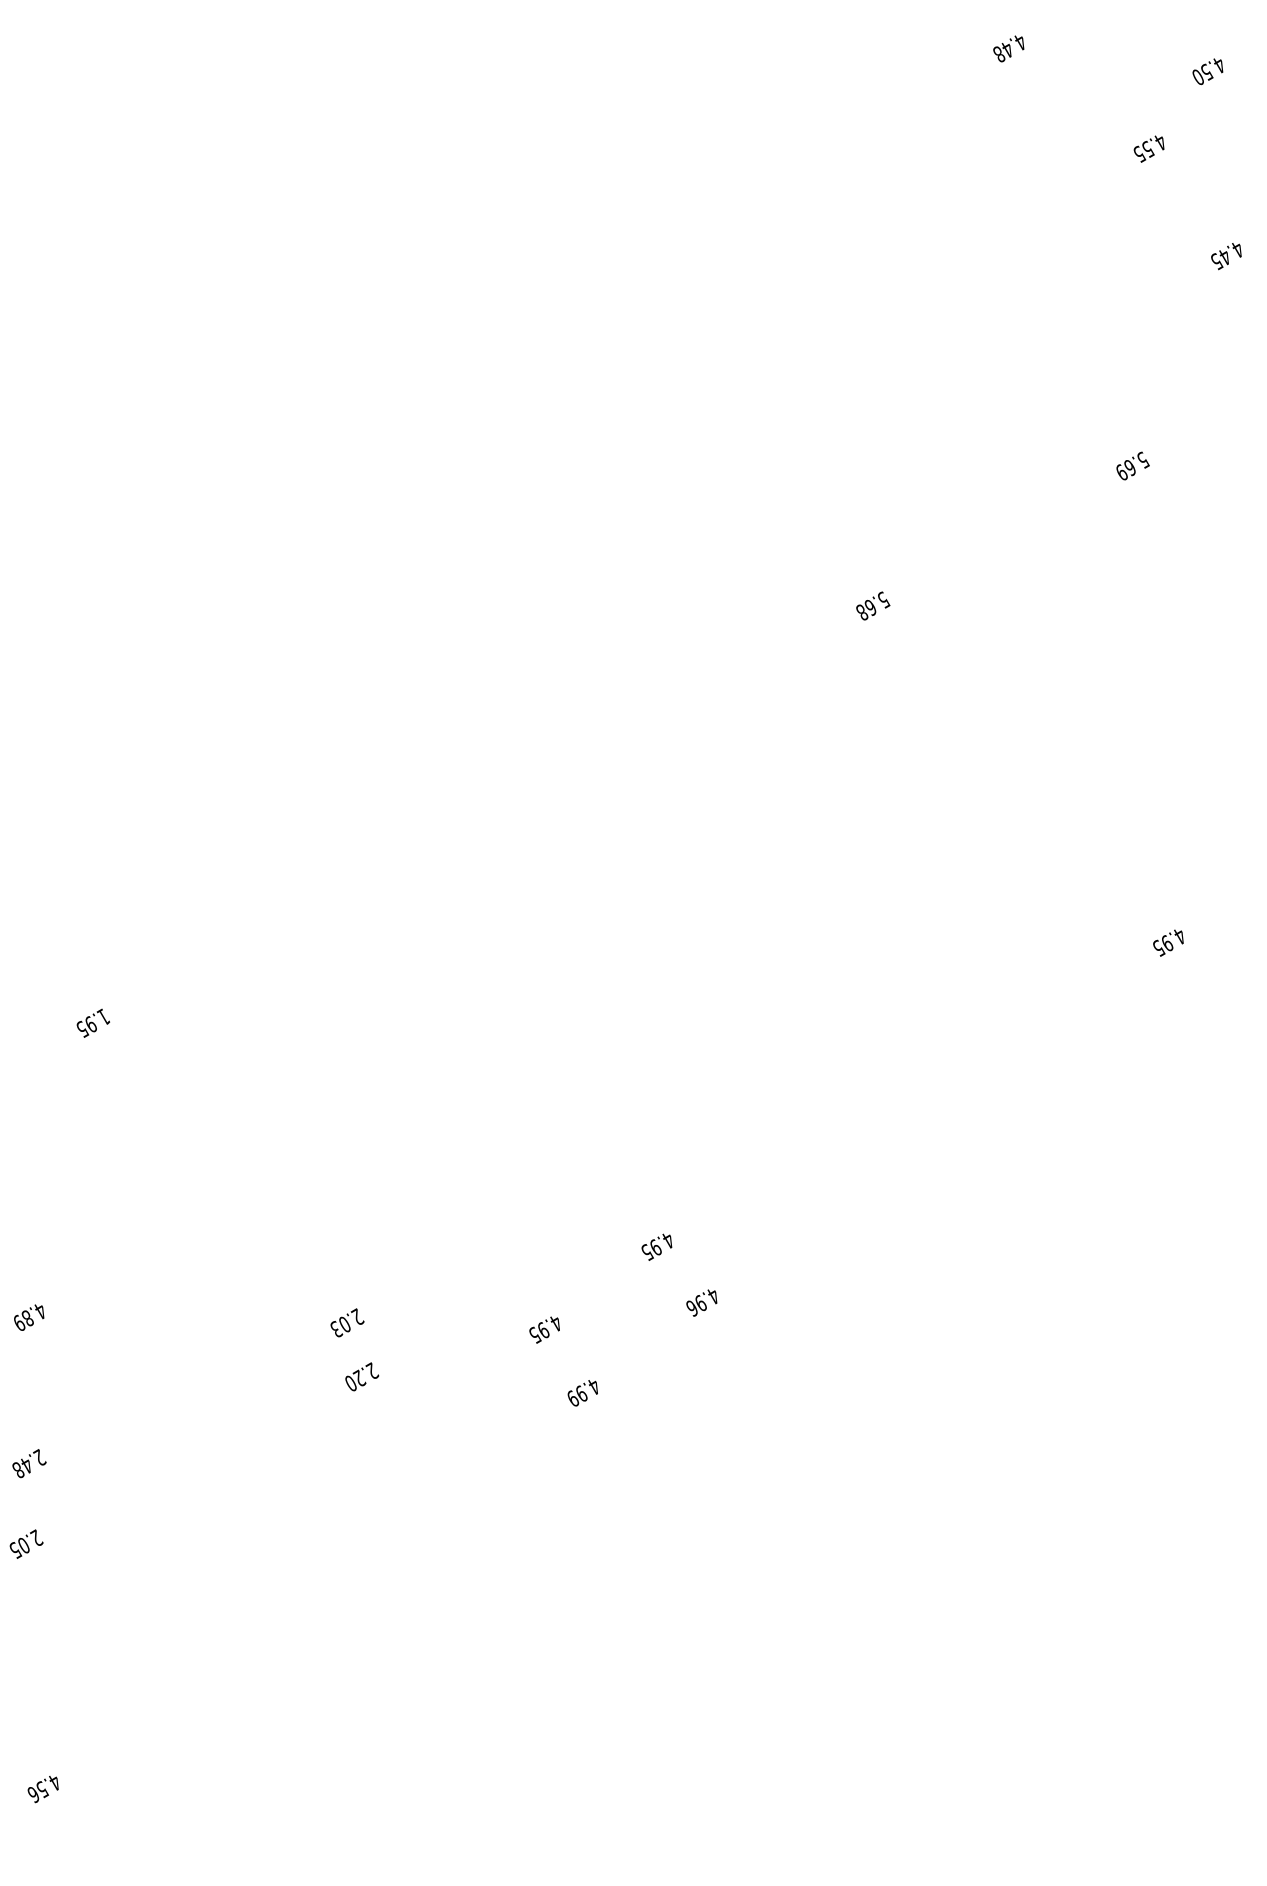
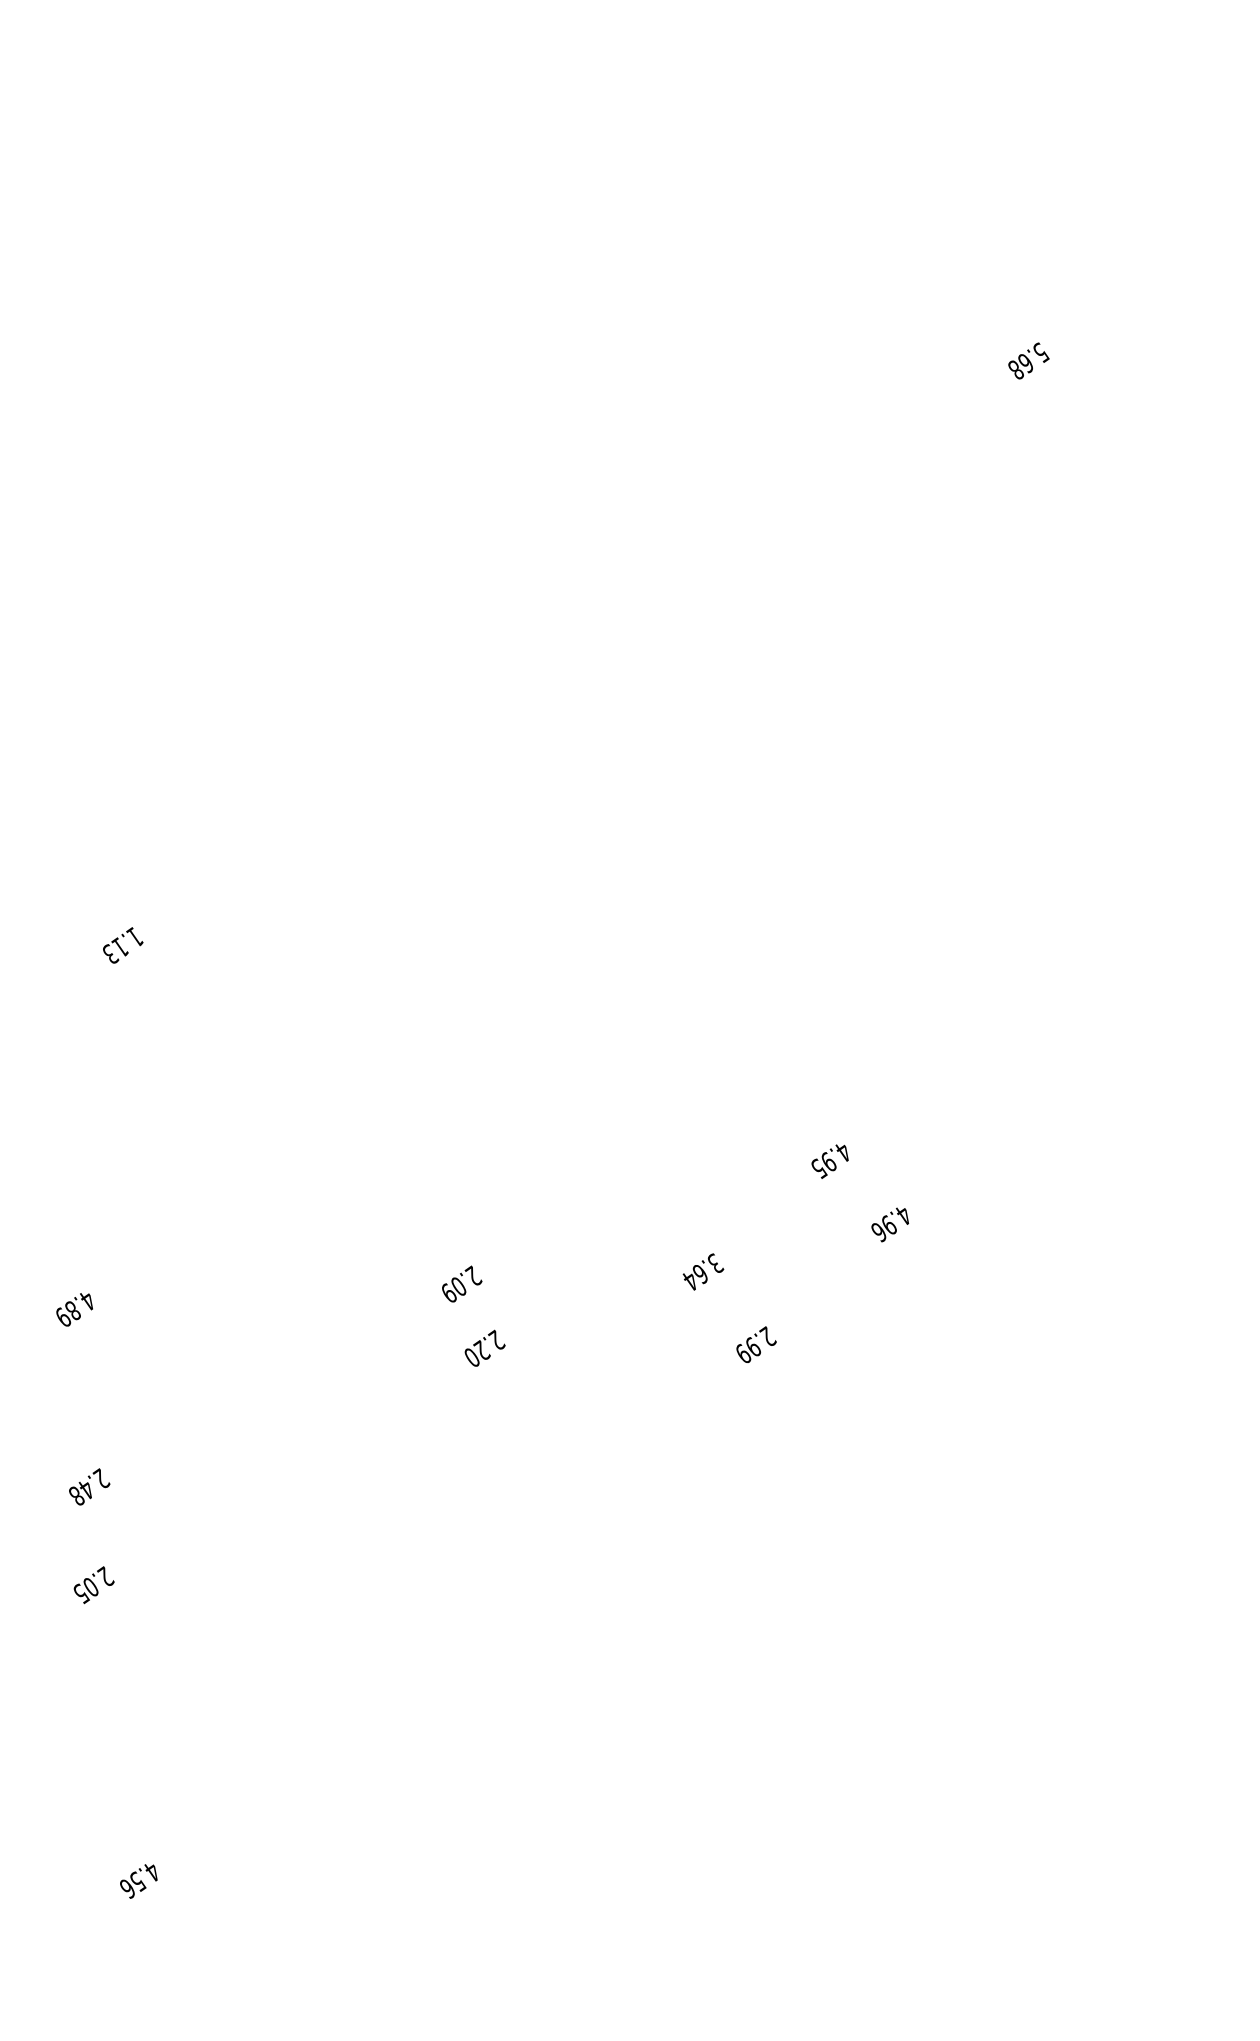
text: (86, 1026) -> (115, 950), 1.95 -> 1.13
text: (545, 1328) -> (702, 1271), 4.95 -> 3.64
text: (336, 1329) -> (449, 1293), 2.03 -> 2.09
text: (594, 1385) -> (768, 1335), 4.99 -> 2.99

